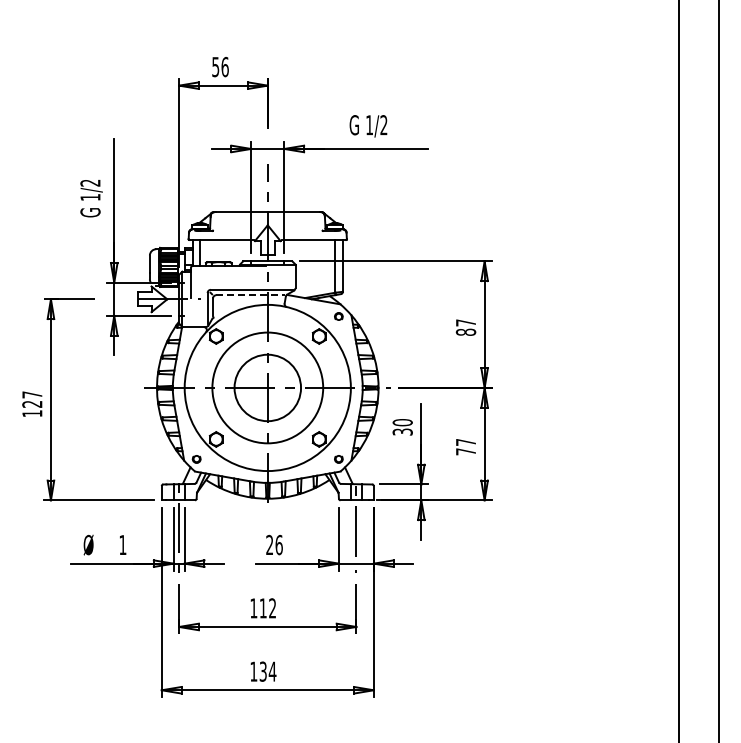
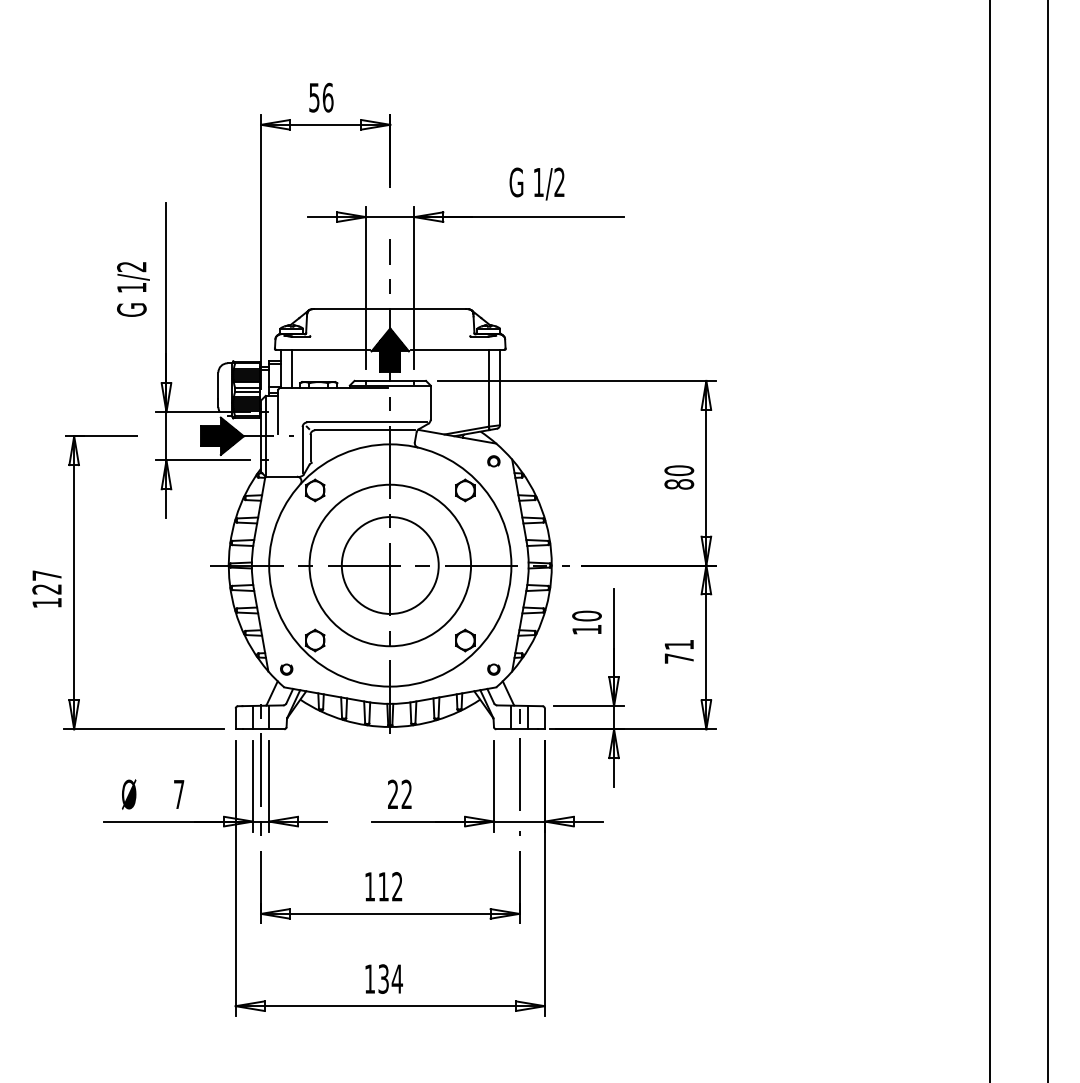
hatch: (267, 239) -> (389, 349), added
line: (250, 295) -> (365, 430), dashed -> solid
hatch: (152, 298) -> (222, 435), added
text: (466, 322) -> (679, 470), 87 -> 80
text: (402, 431) -> (586, 628), 30 -> 10
text: (465, 442) -> (678, 644), 77 -> 71
text: (122, 544) -> (178, 793), 1 -> 7
text: (278, 544) -> (405, 793), 26 -> 22

